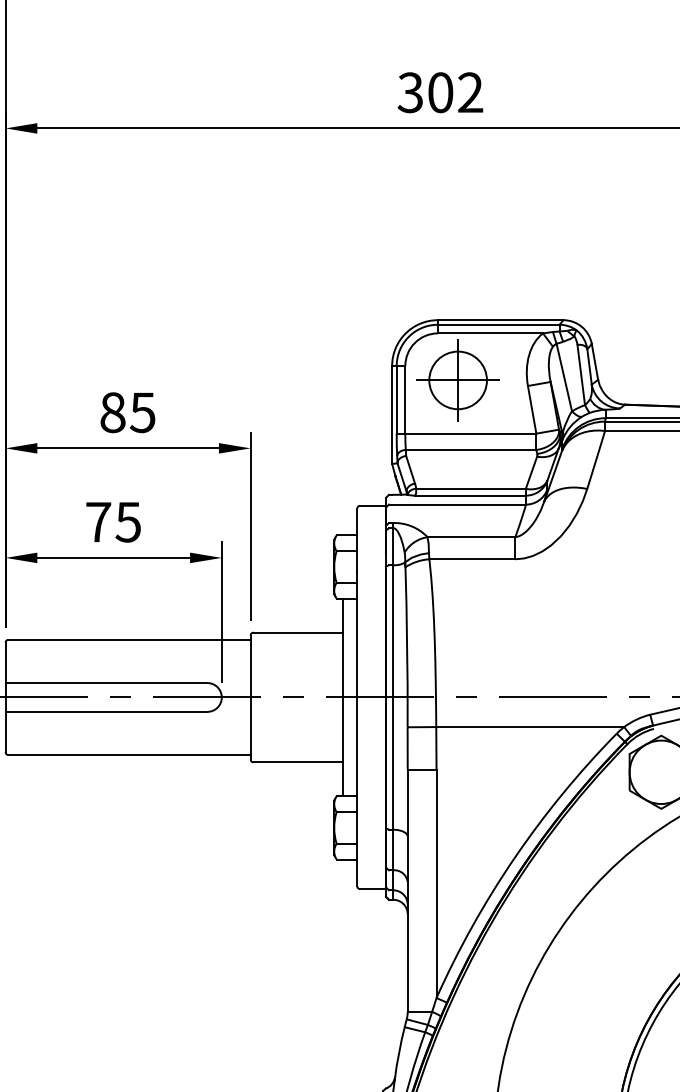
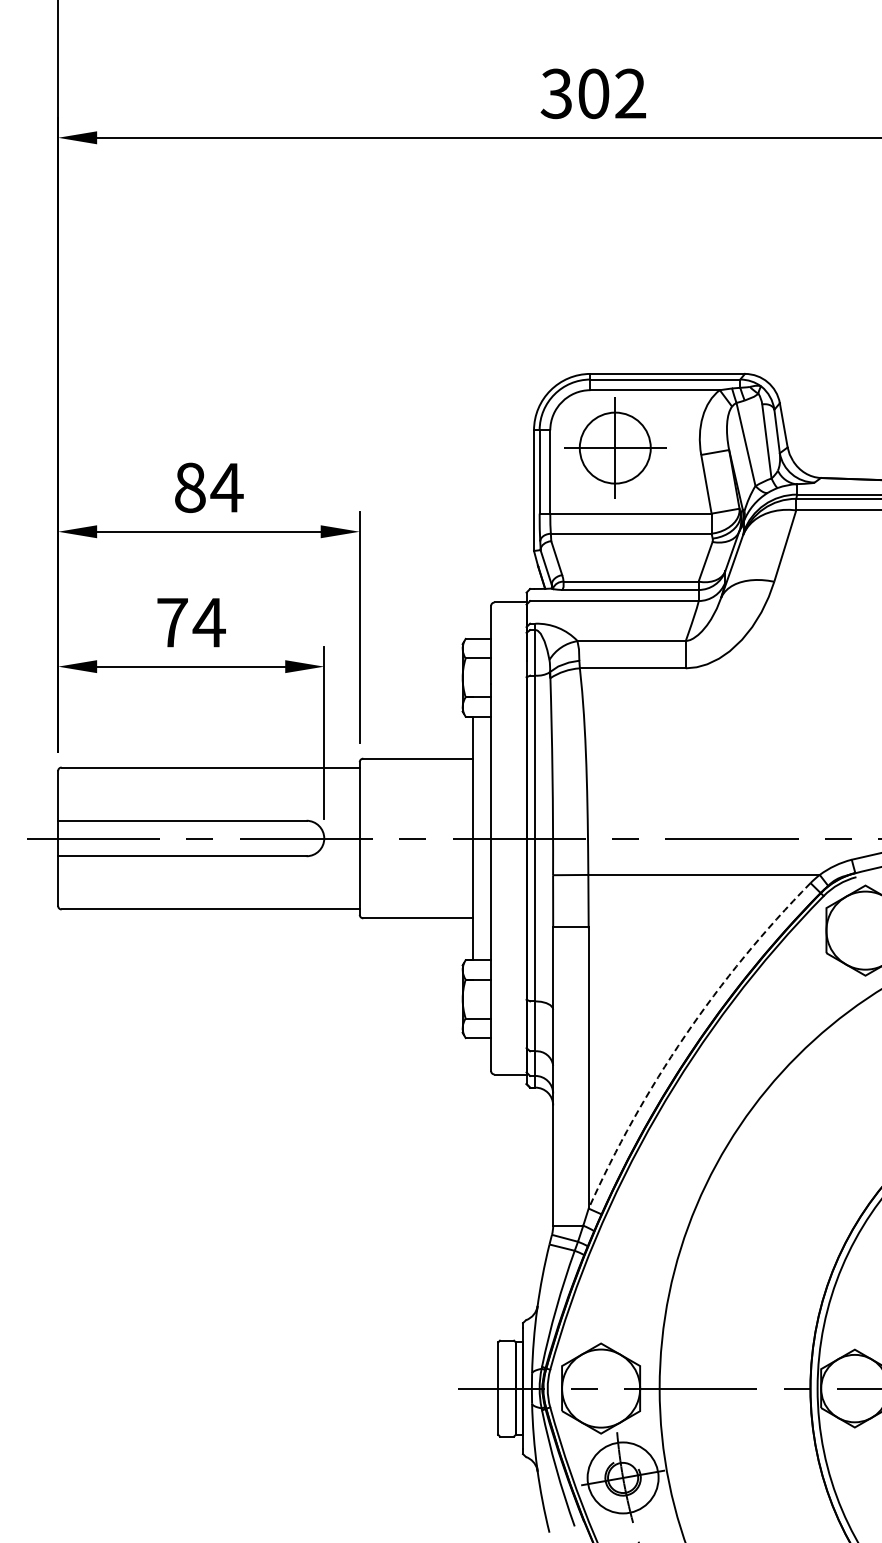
text: (142, 413) -> (226, 488), 85 -> 84
text: (127, 522) -> (208, 622), 75 -> 74
arc: (515, 857) -> (685, 1035), solid -> dashed

